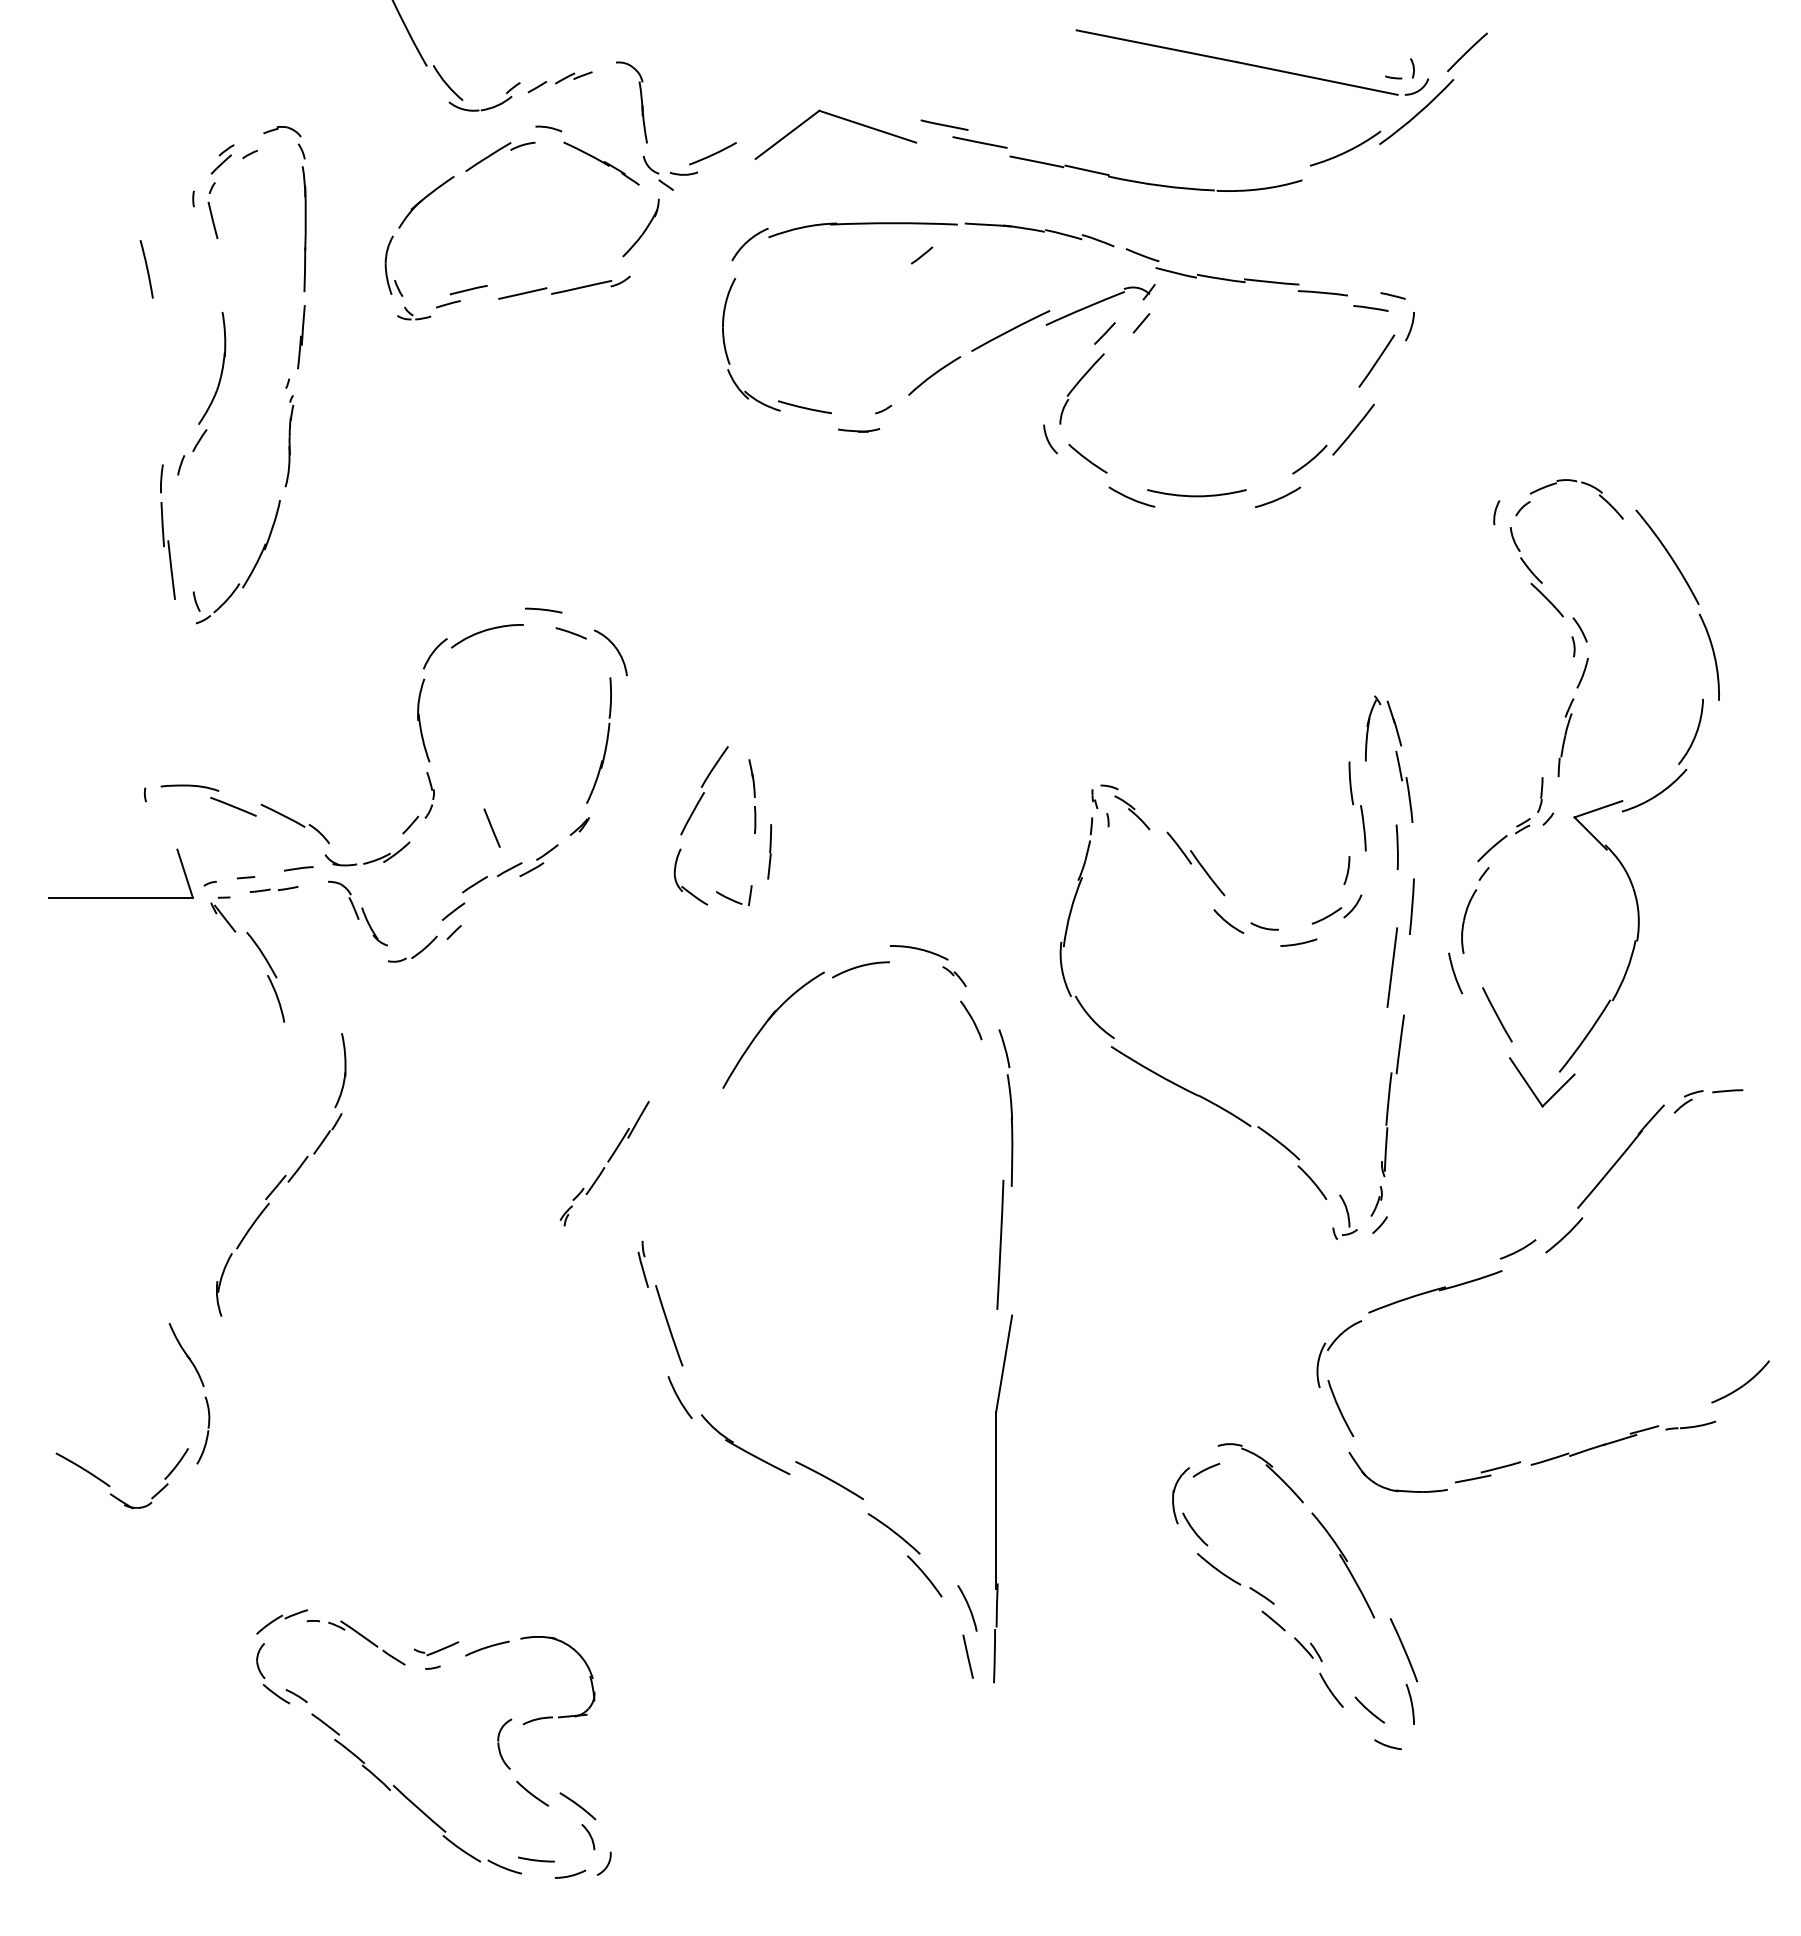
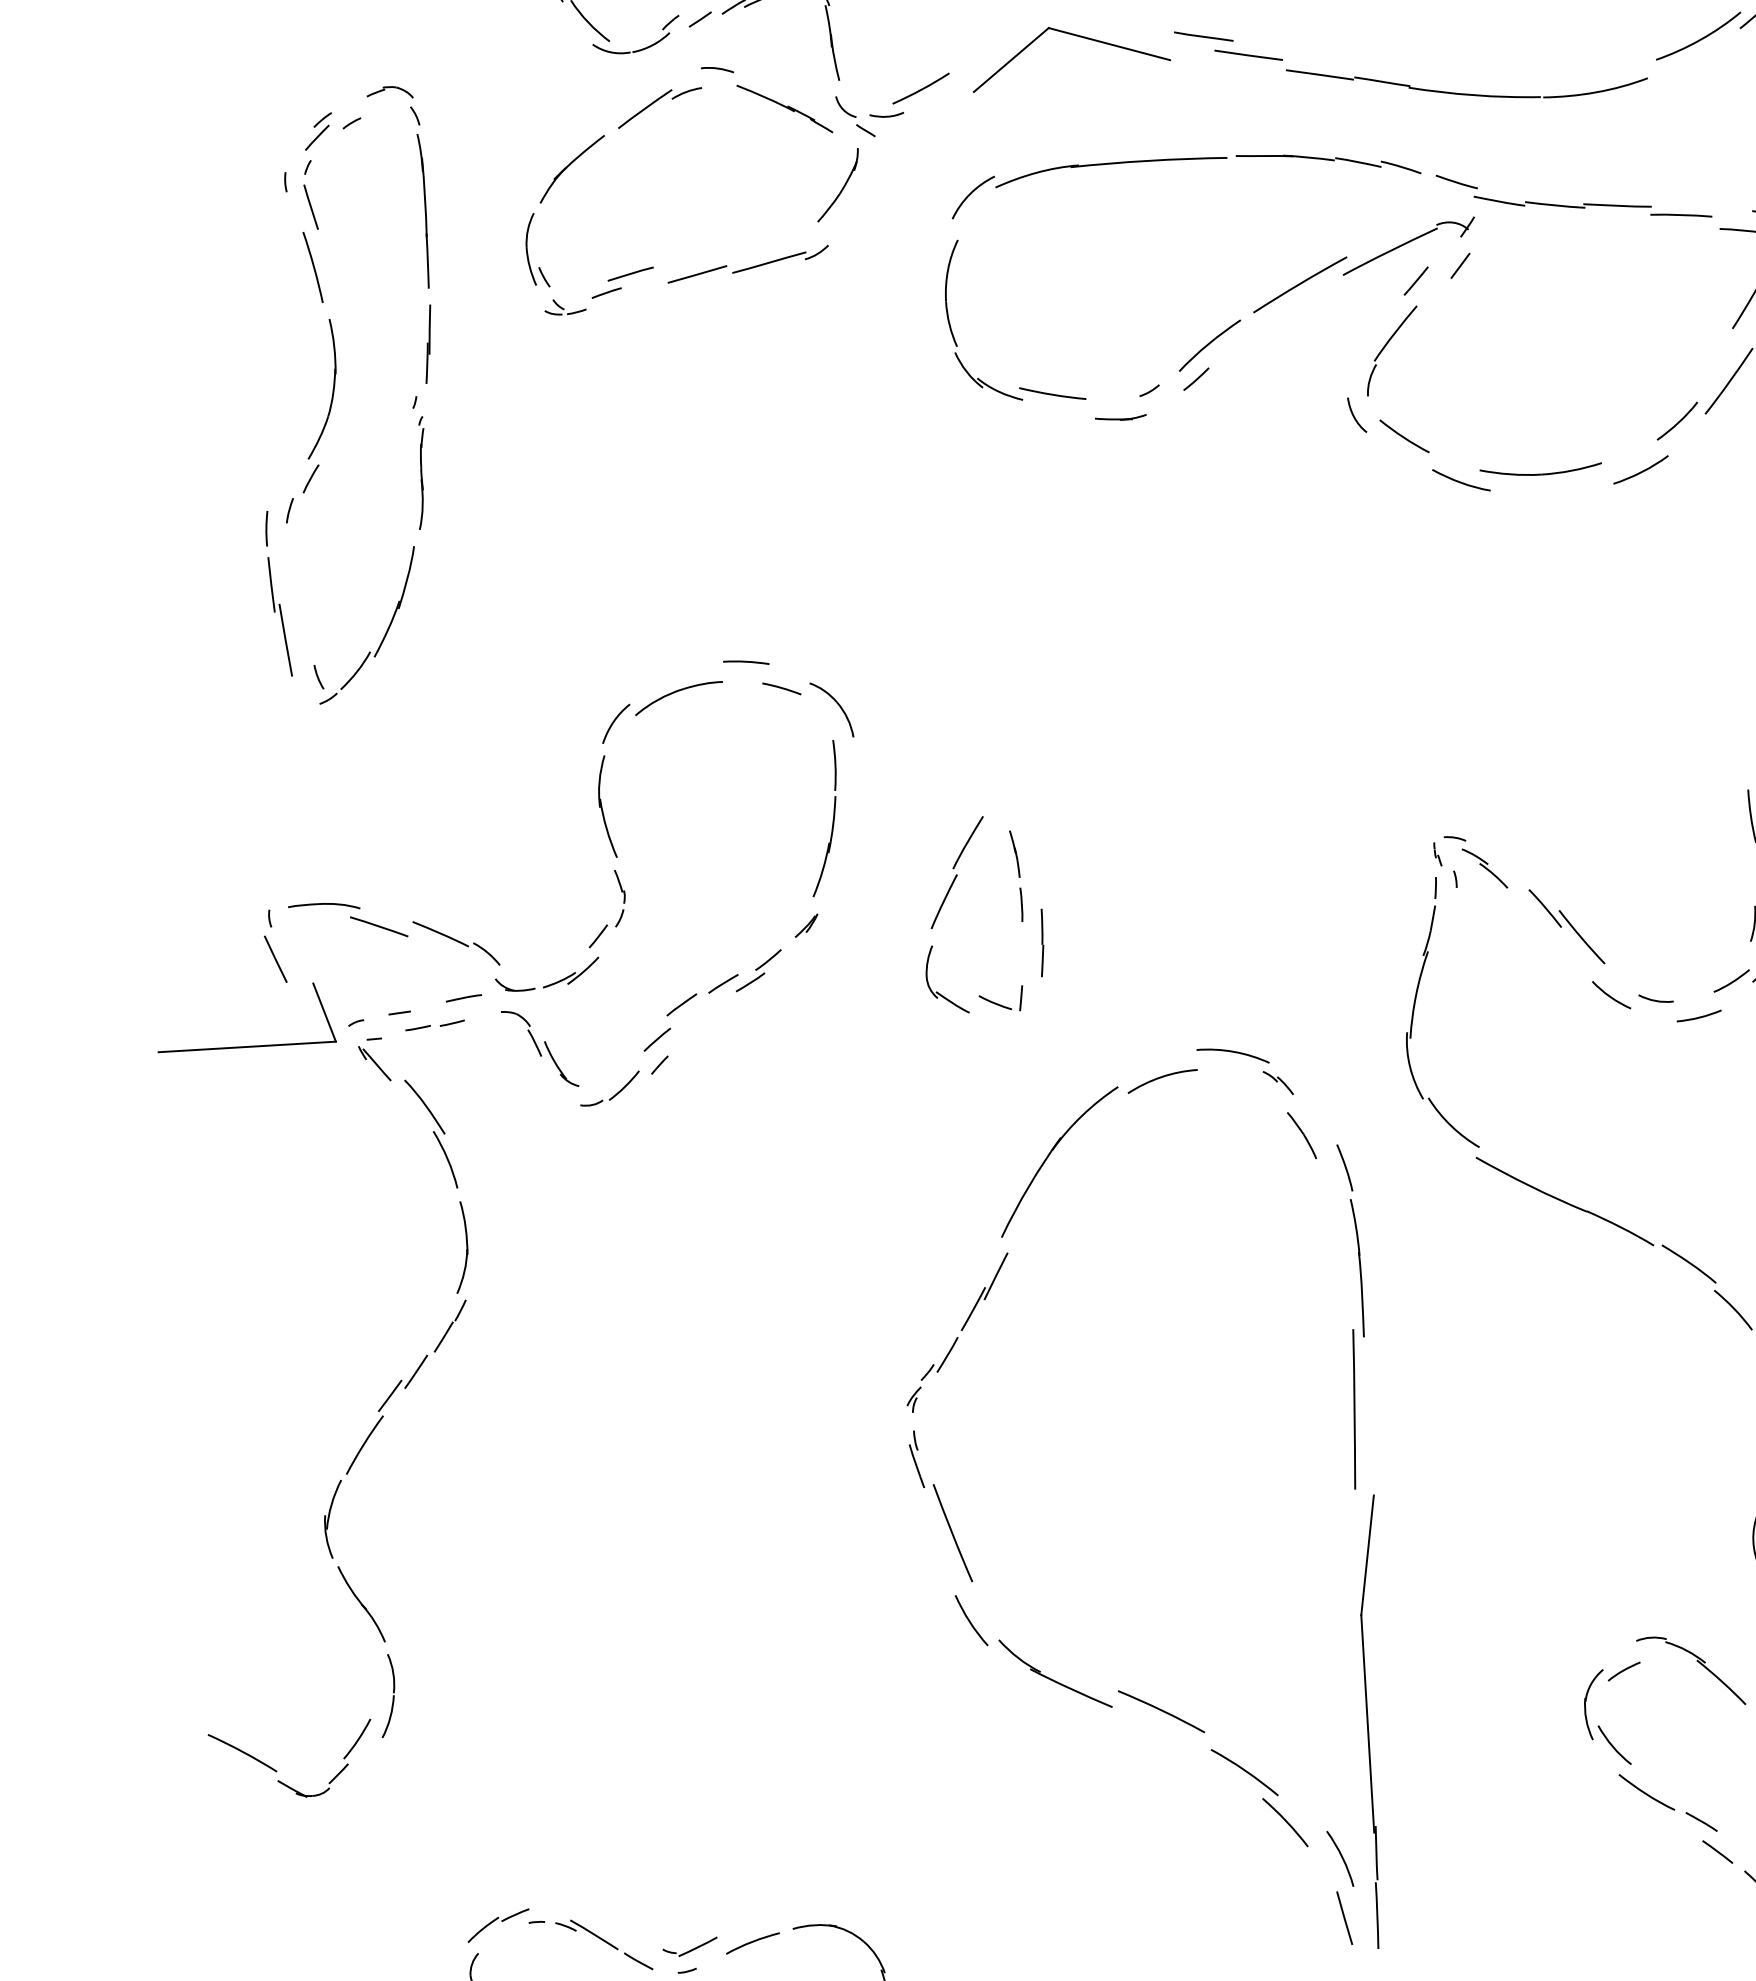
line: (922, 255) -> (1196, 379), moved
line: (146, 269) -> (312, 267), moved
line: (491, 827) -> (274, 958), moved
part: (604, 1163) -> (957, 1332), moved
part: (281, 1174) -> (396, 1379), moved

